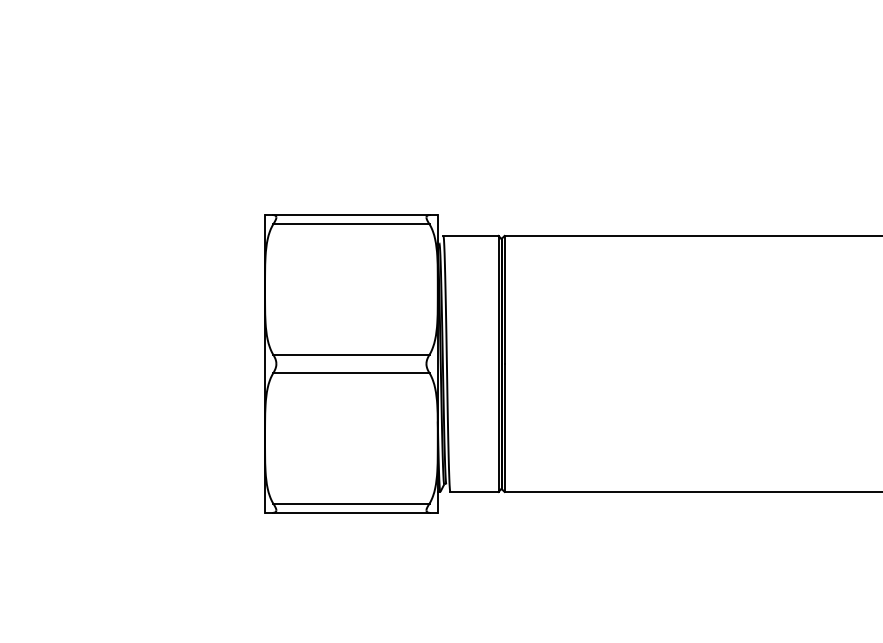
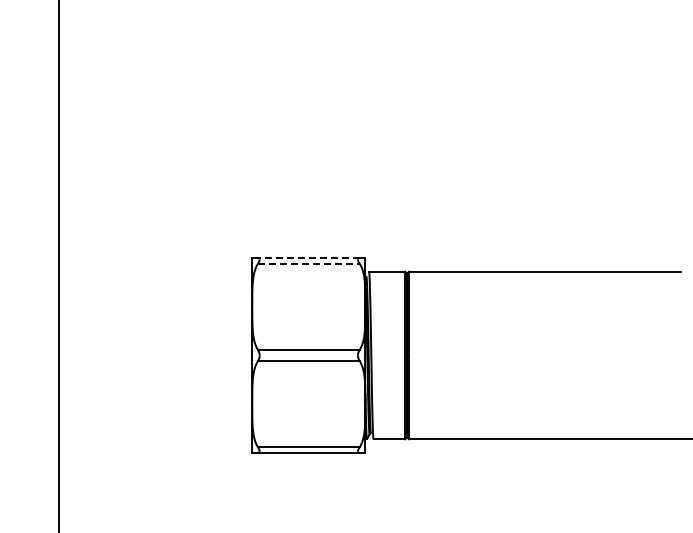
line: (350, 215) -> (308, 258), solid -> dashed
line: (352, 224) -> (309, 264), solid -> dashed

